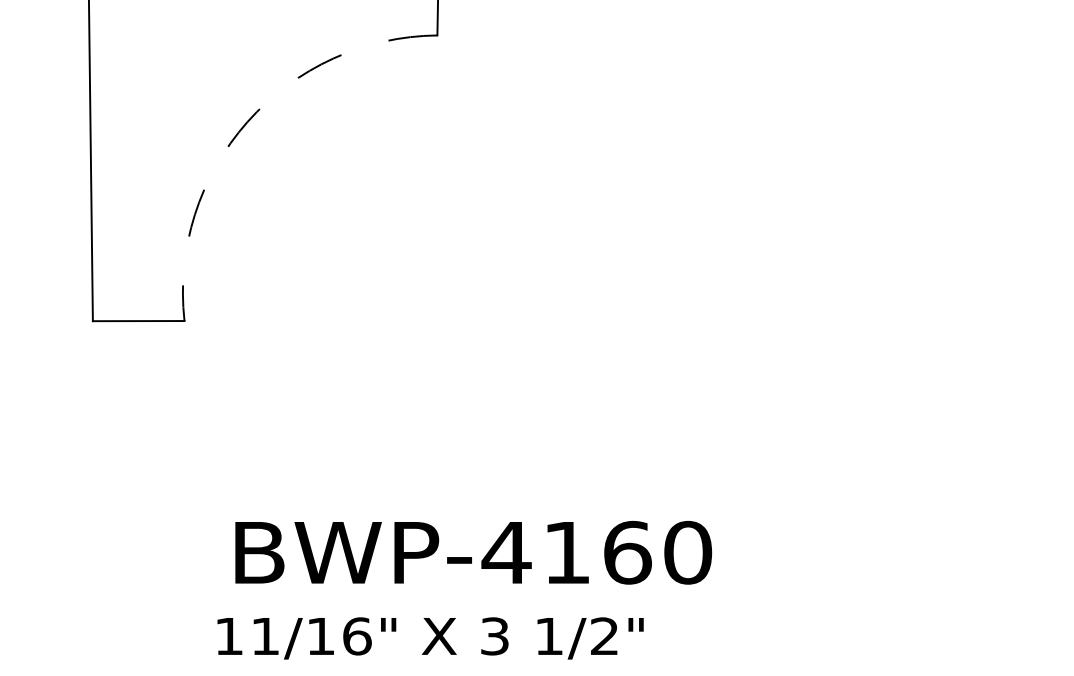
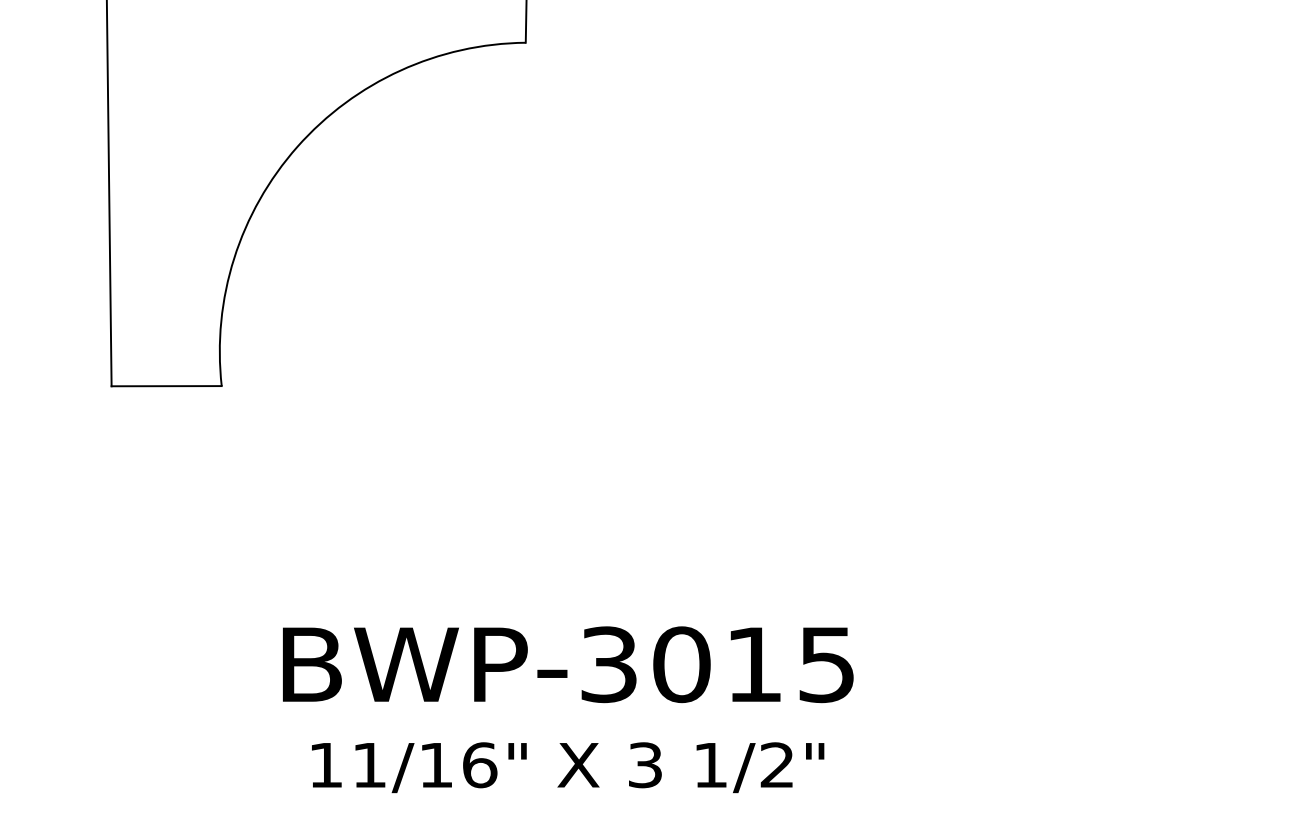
arc: (247, 122) -> (297, 147), dashed -> solid
text: (596, 552) -> (717, 664), BWP-4160 -> BWP-3015
text: (430, 638) -> (567, 767), moved

